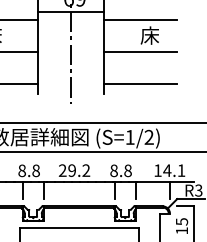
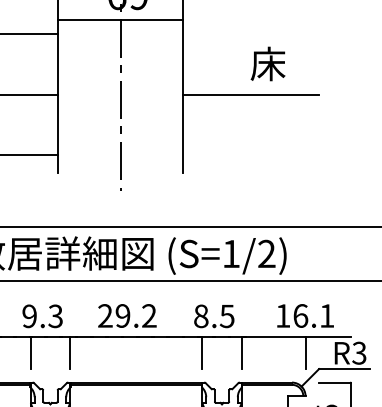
line: (140, 19) -> (250, 33), removed
line: (140, 84) -> (250, 155), removed
text: (28, 170) -> (41, 315), 8.8 -> 9.3
text: (127, 170) -> (226, 315), 8.8 -> 8.5
text: (167, 170) -> (300, 315), 14.1 -> 16.1

